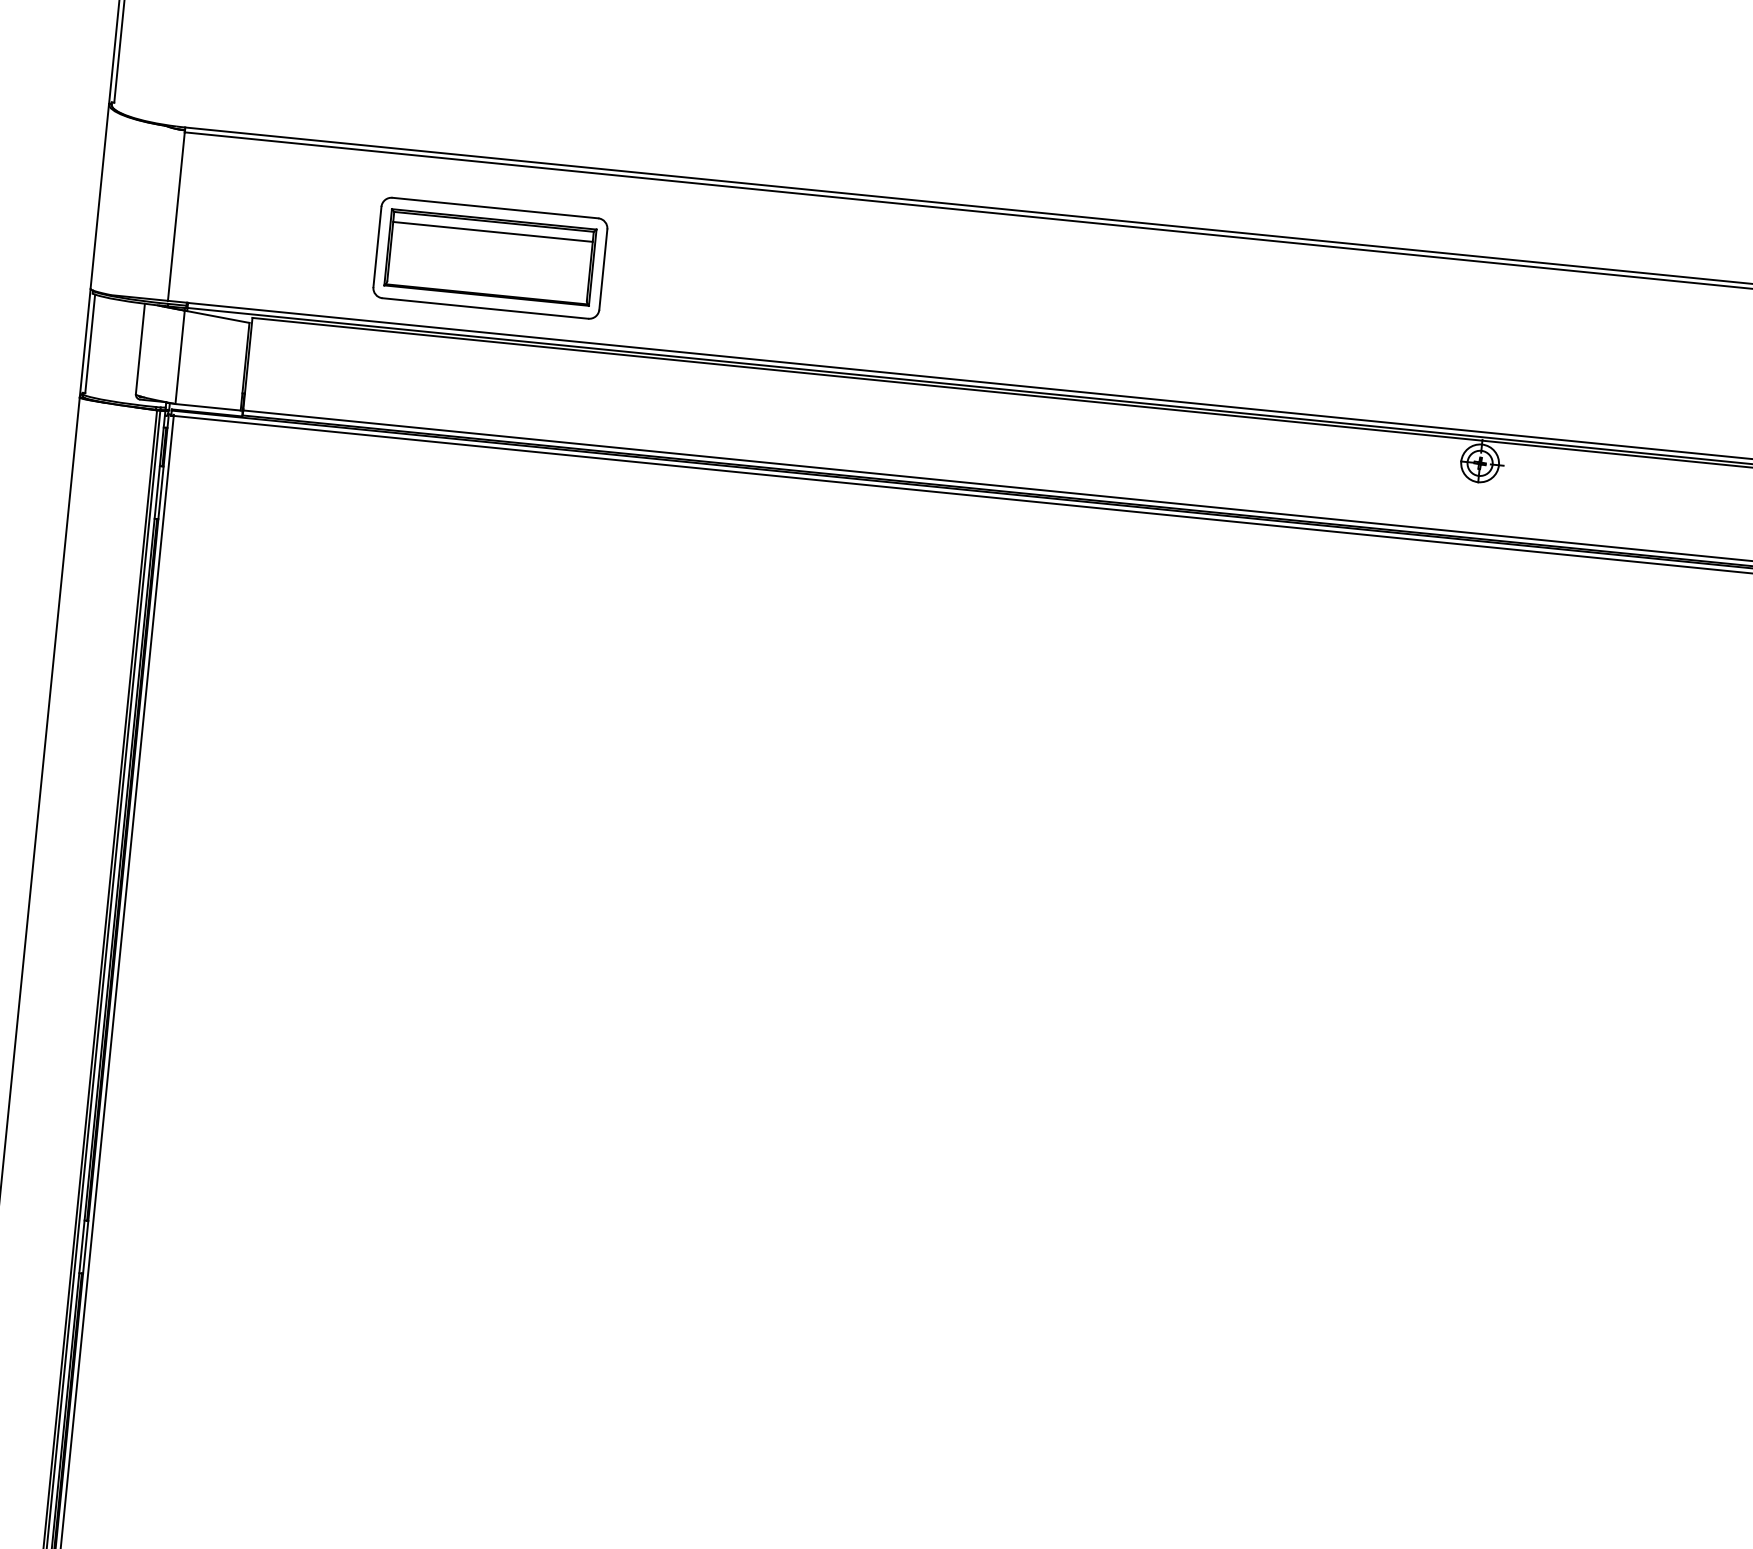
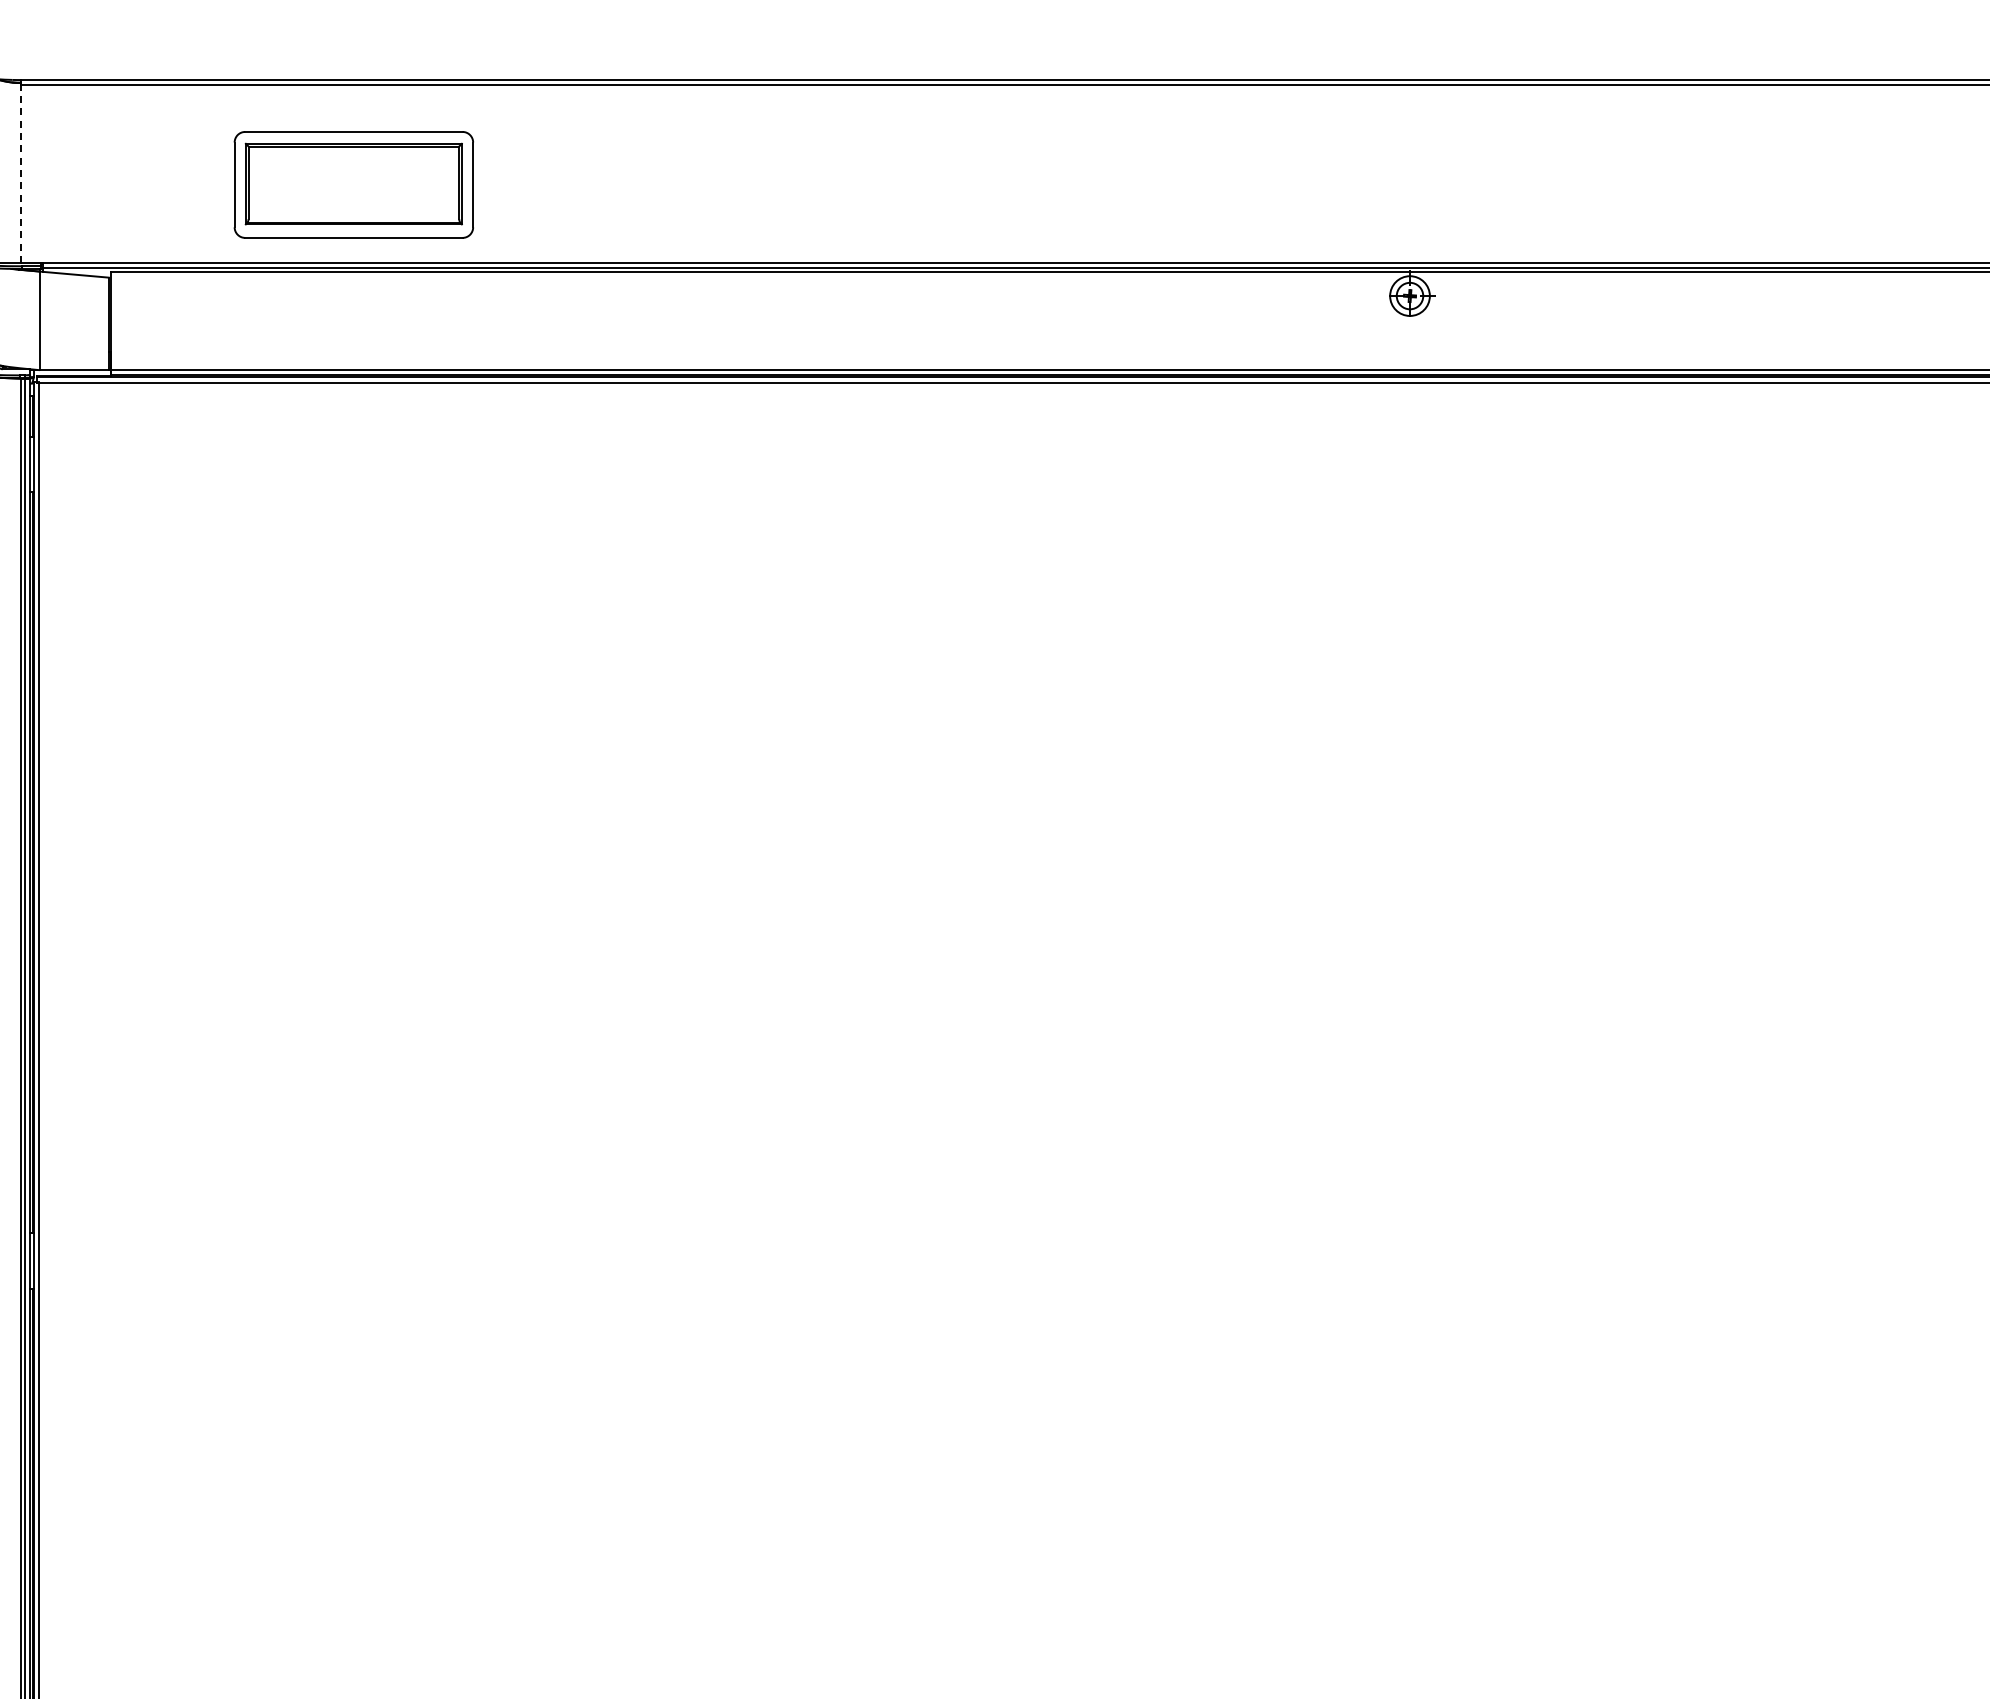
line: (176, 215) -> (21, 172), solid -> dashed
line: (492, 232) -> (353, 157), removed

